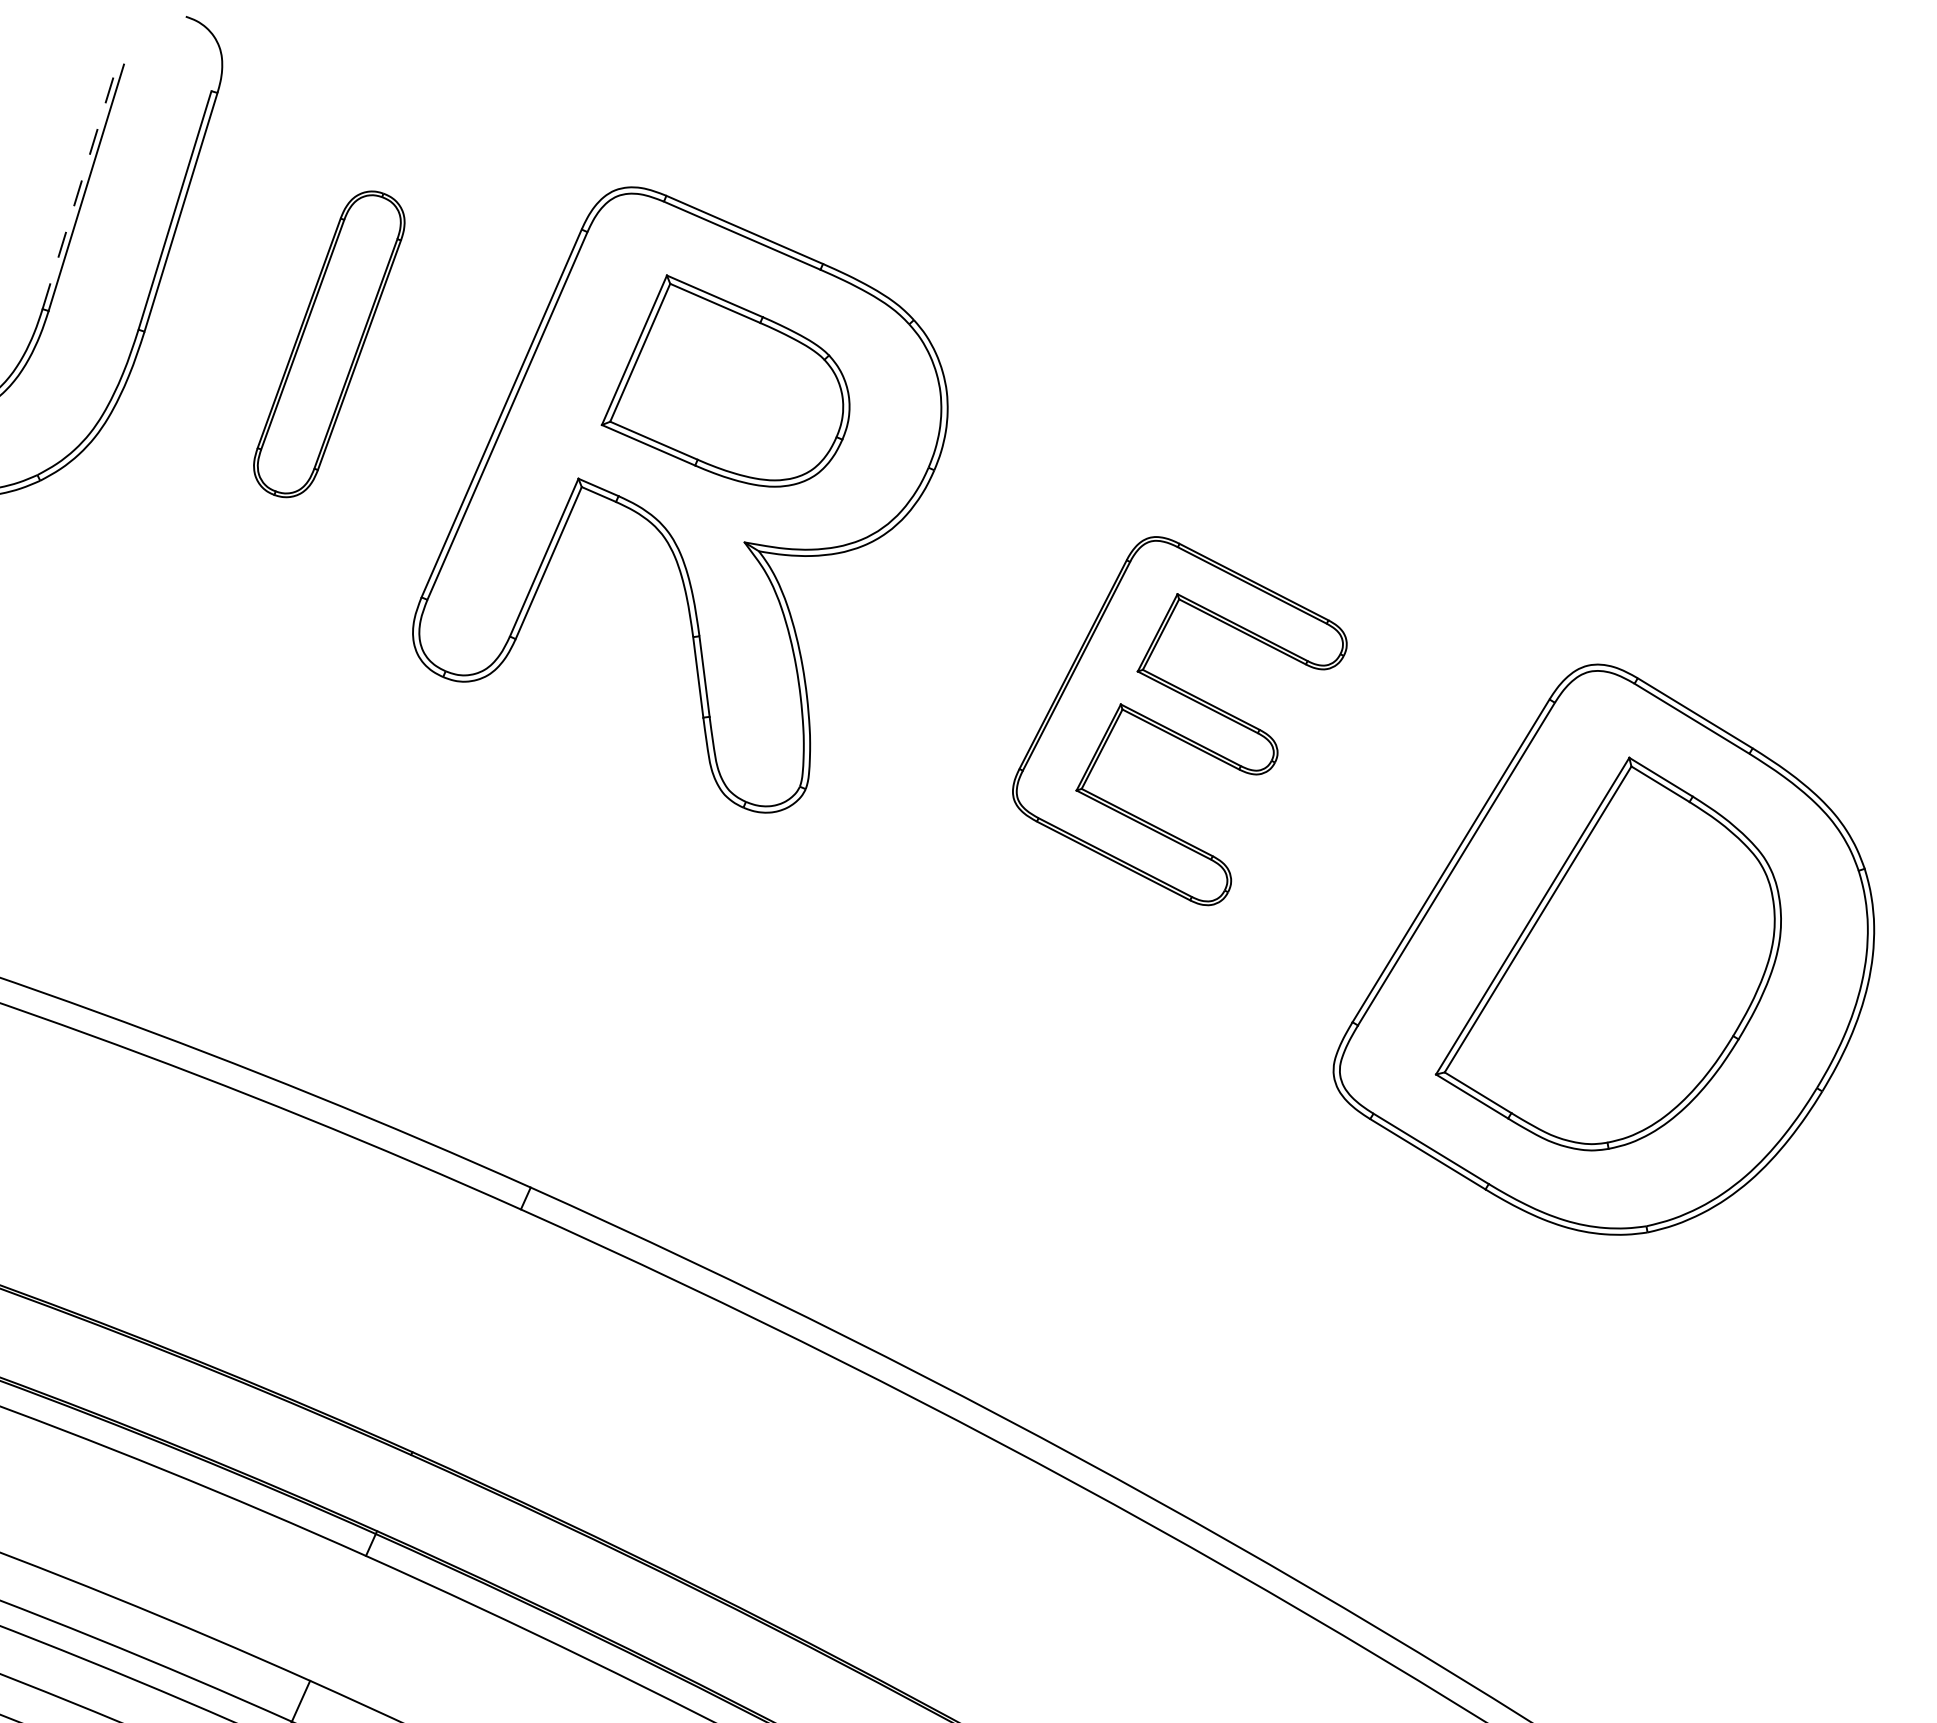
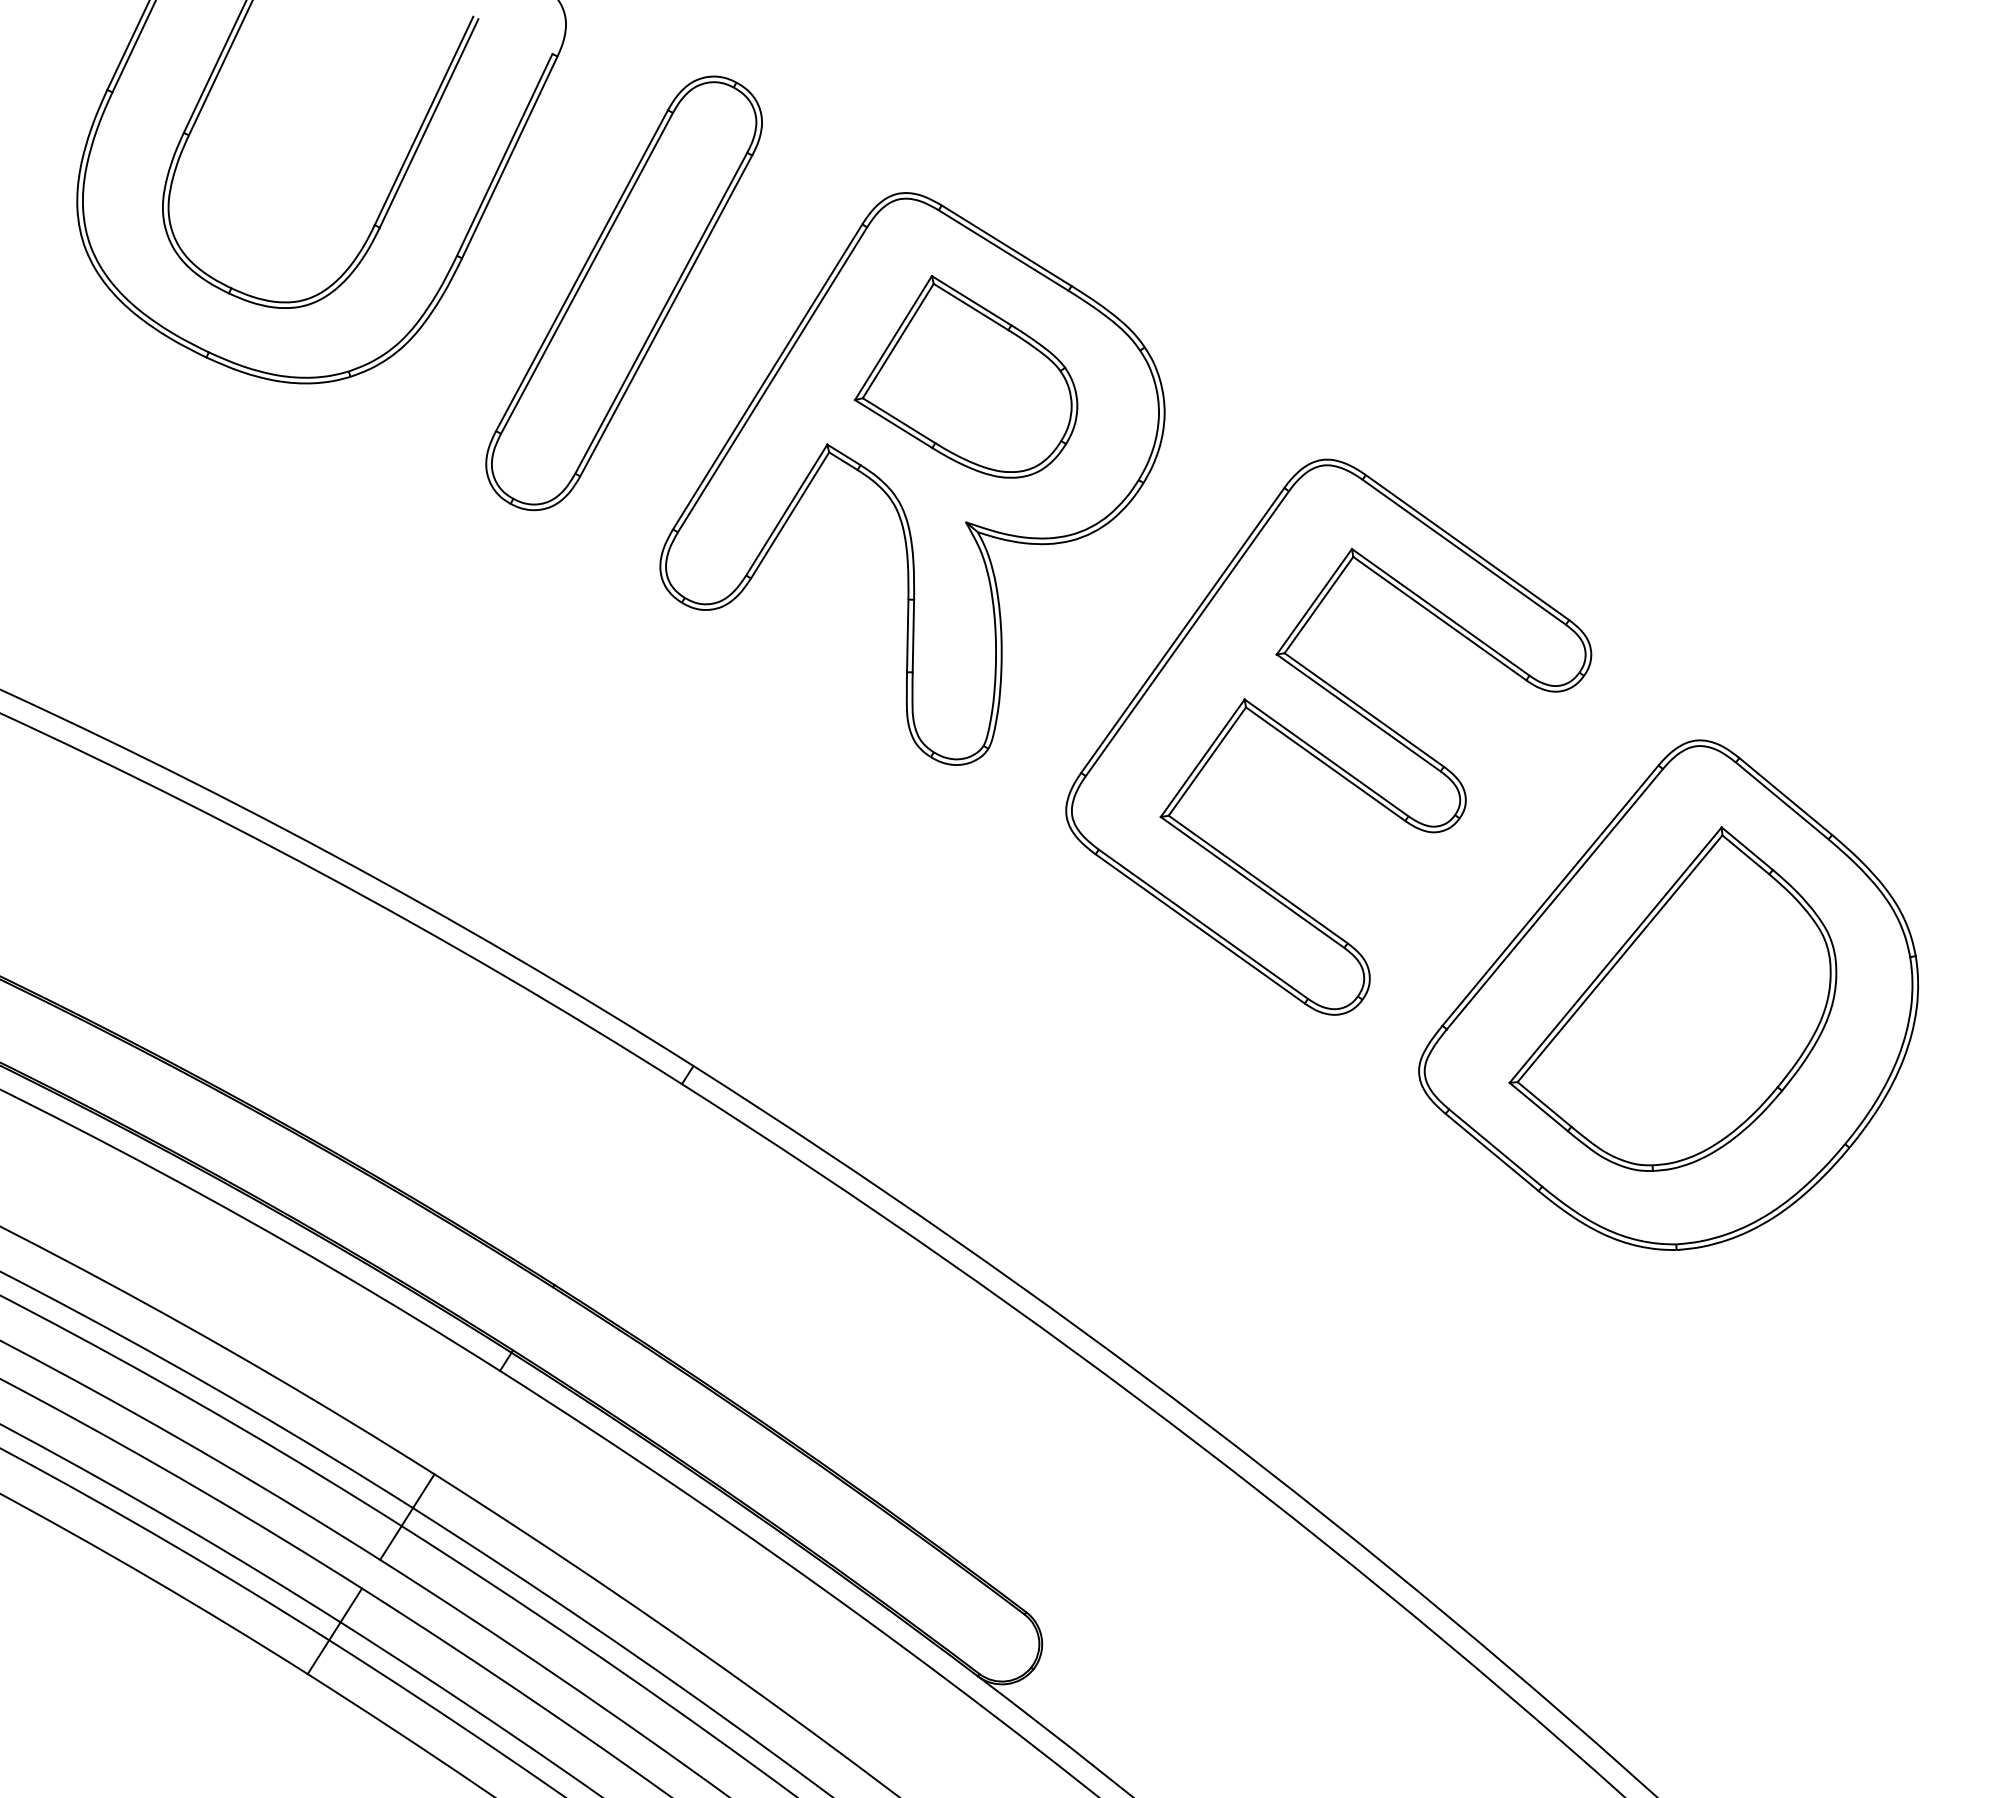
line: (80, 185) -> (424, 120), dashed -> solid
part: (328, 344) -> (623, 293), size x1.67
part: (1179, 720) -> (1328, 736), size x1.67

